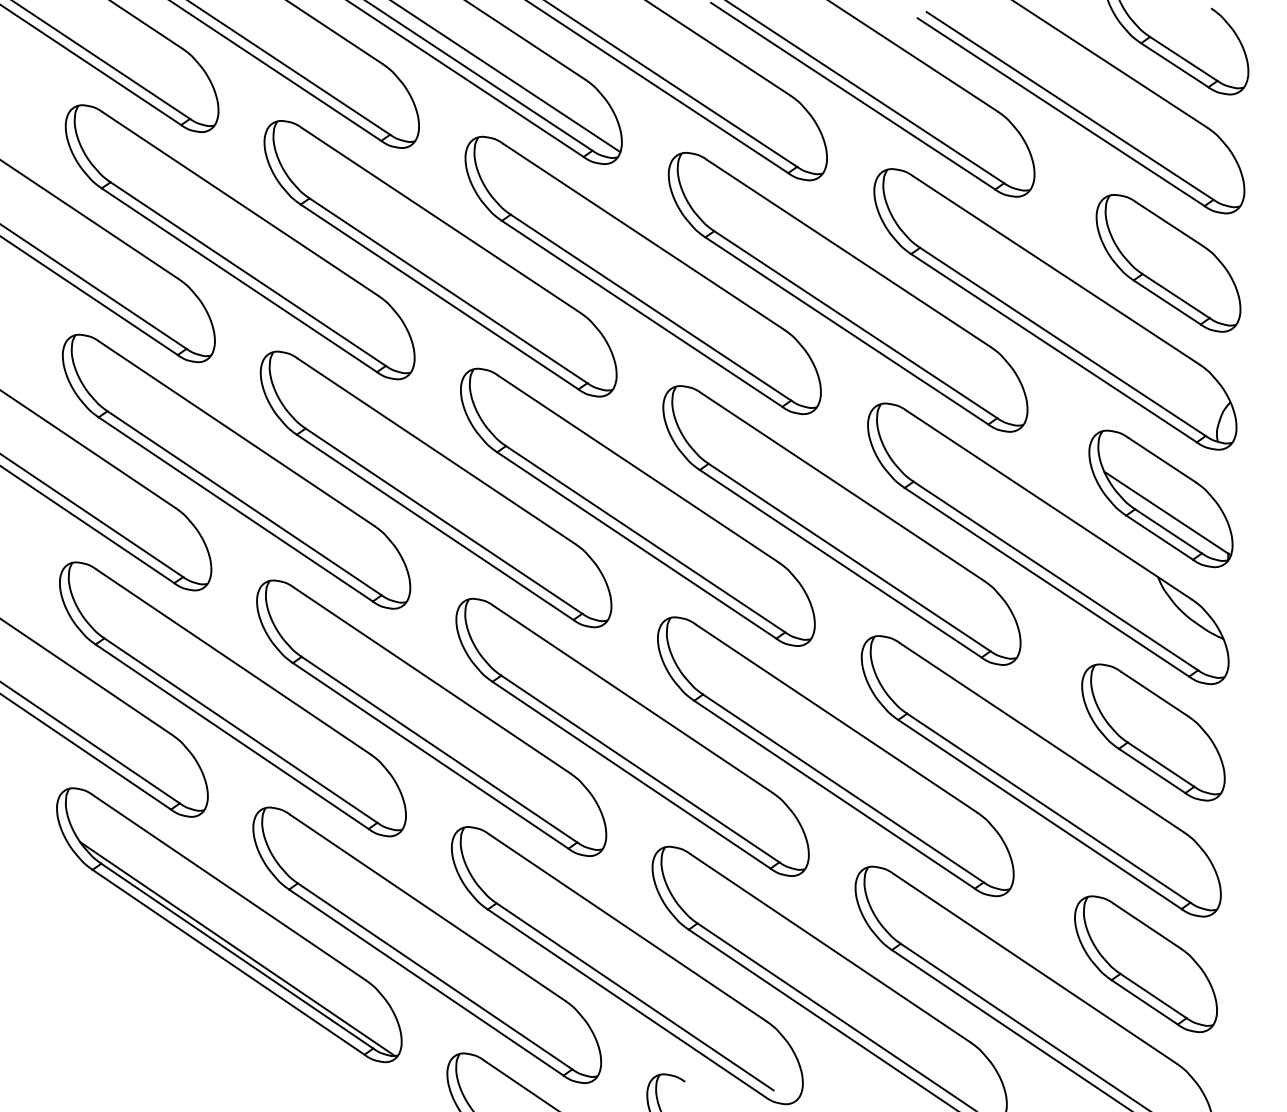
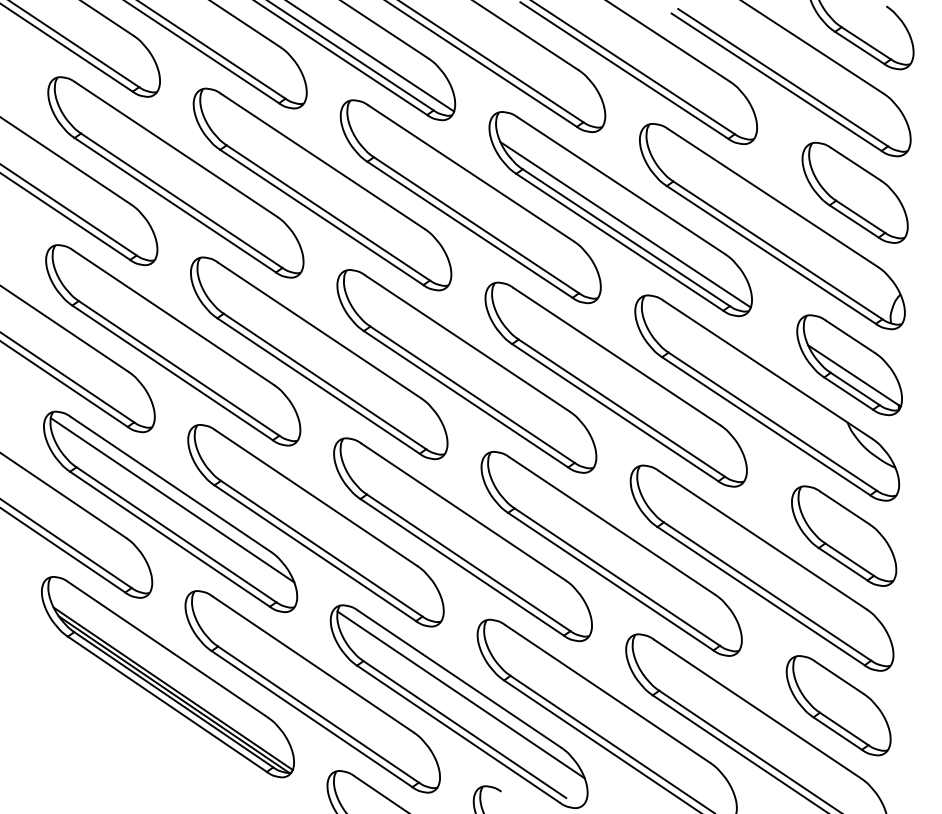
line: (854, 307) -> (625, 225), added
line: (235, 683) -> (172, 500), added
line: (236, 941) -> (173, 689), added
line: (630, 949) -> (461, 694), added

